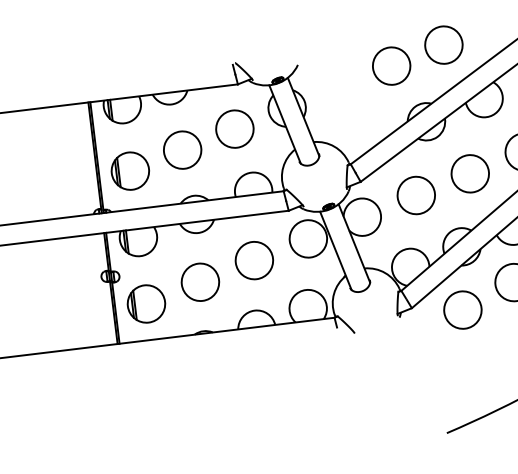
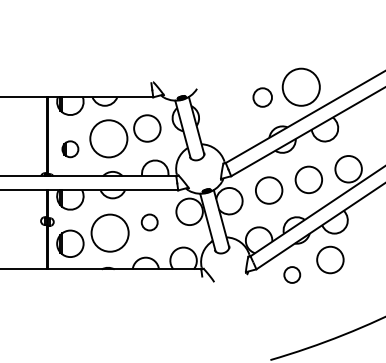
circle: (444, 45) -> (301, 87), size x1.4
circle: (391, 66) -> (262, 97), size x0.7
circle: (182, 149) -> (108, 138), size x1.4
part: (130, 171) -> (70, 149), size x0.6
circle: (253, 260) -> (149, 222), size x0.6
circle: (199, 281) -> (109, 232), size x1.4
circle: (463, 309) -> (292, 274), size x0.6

